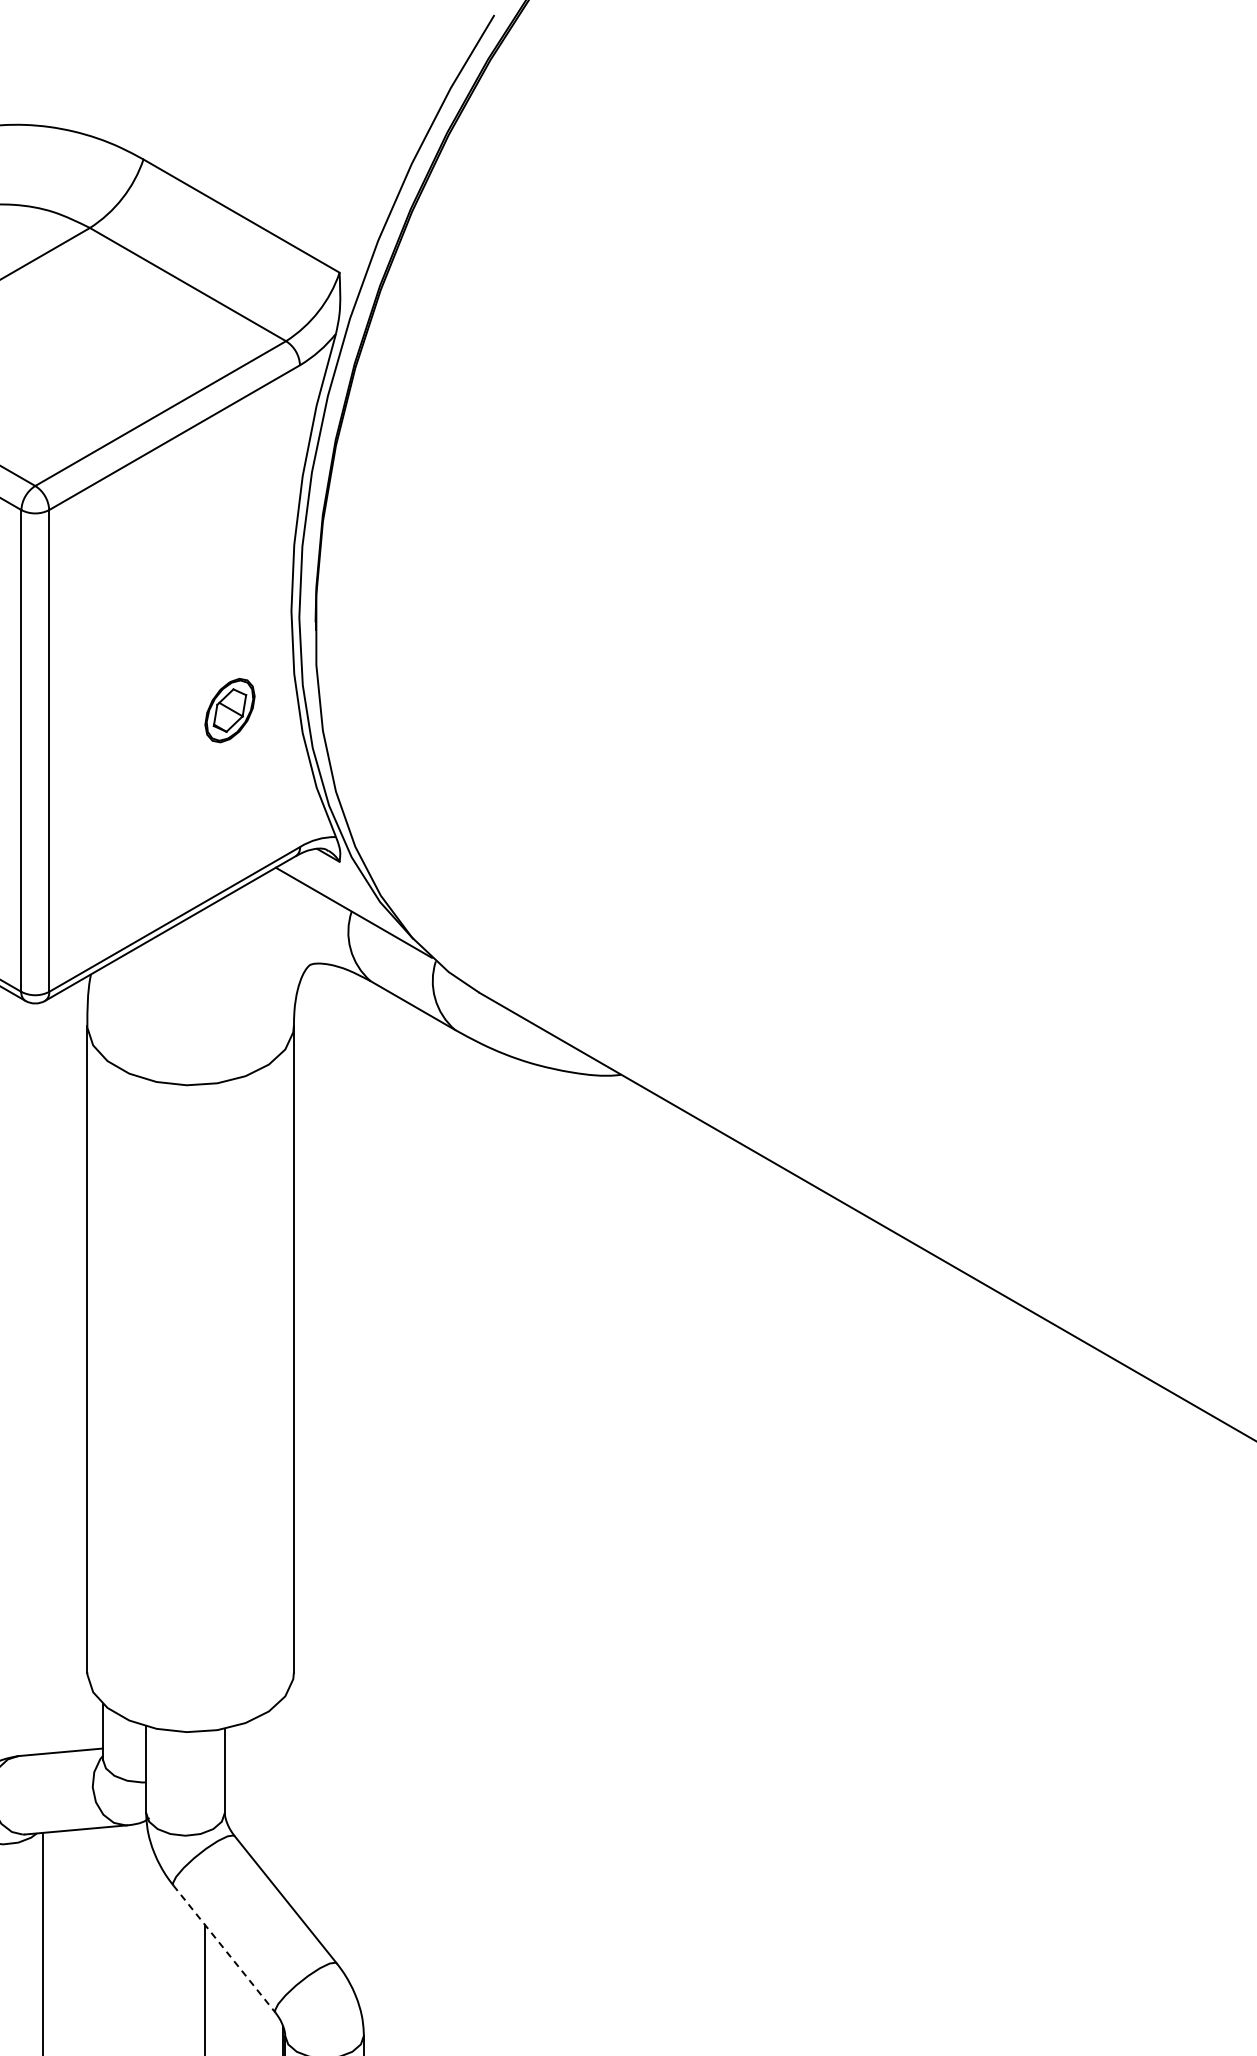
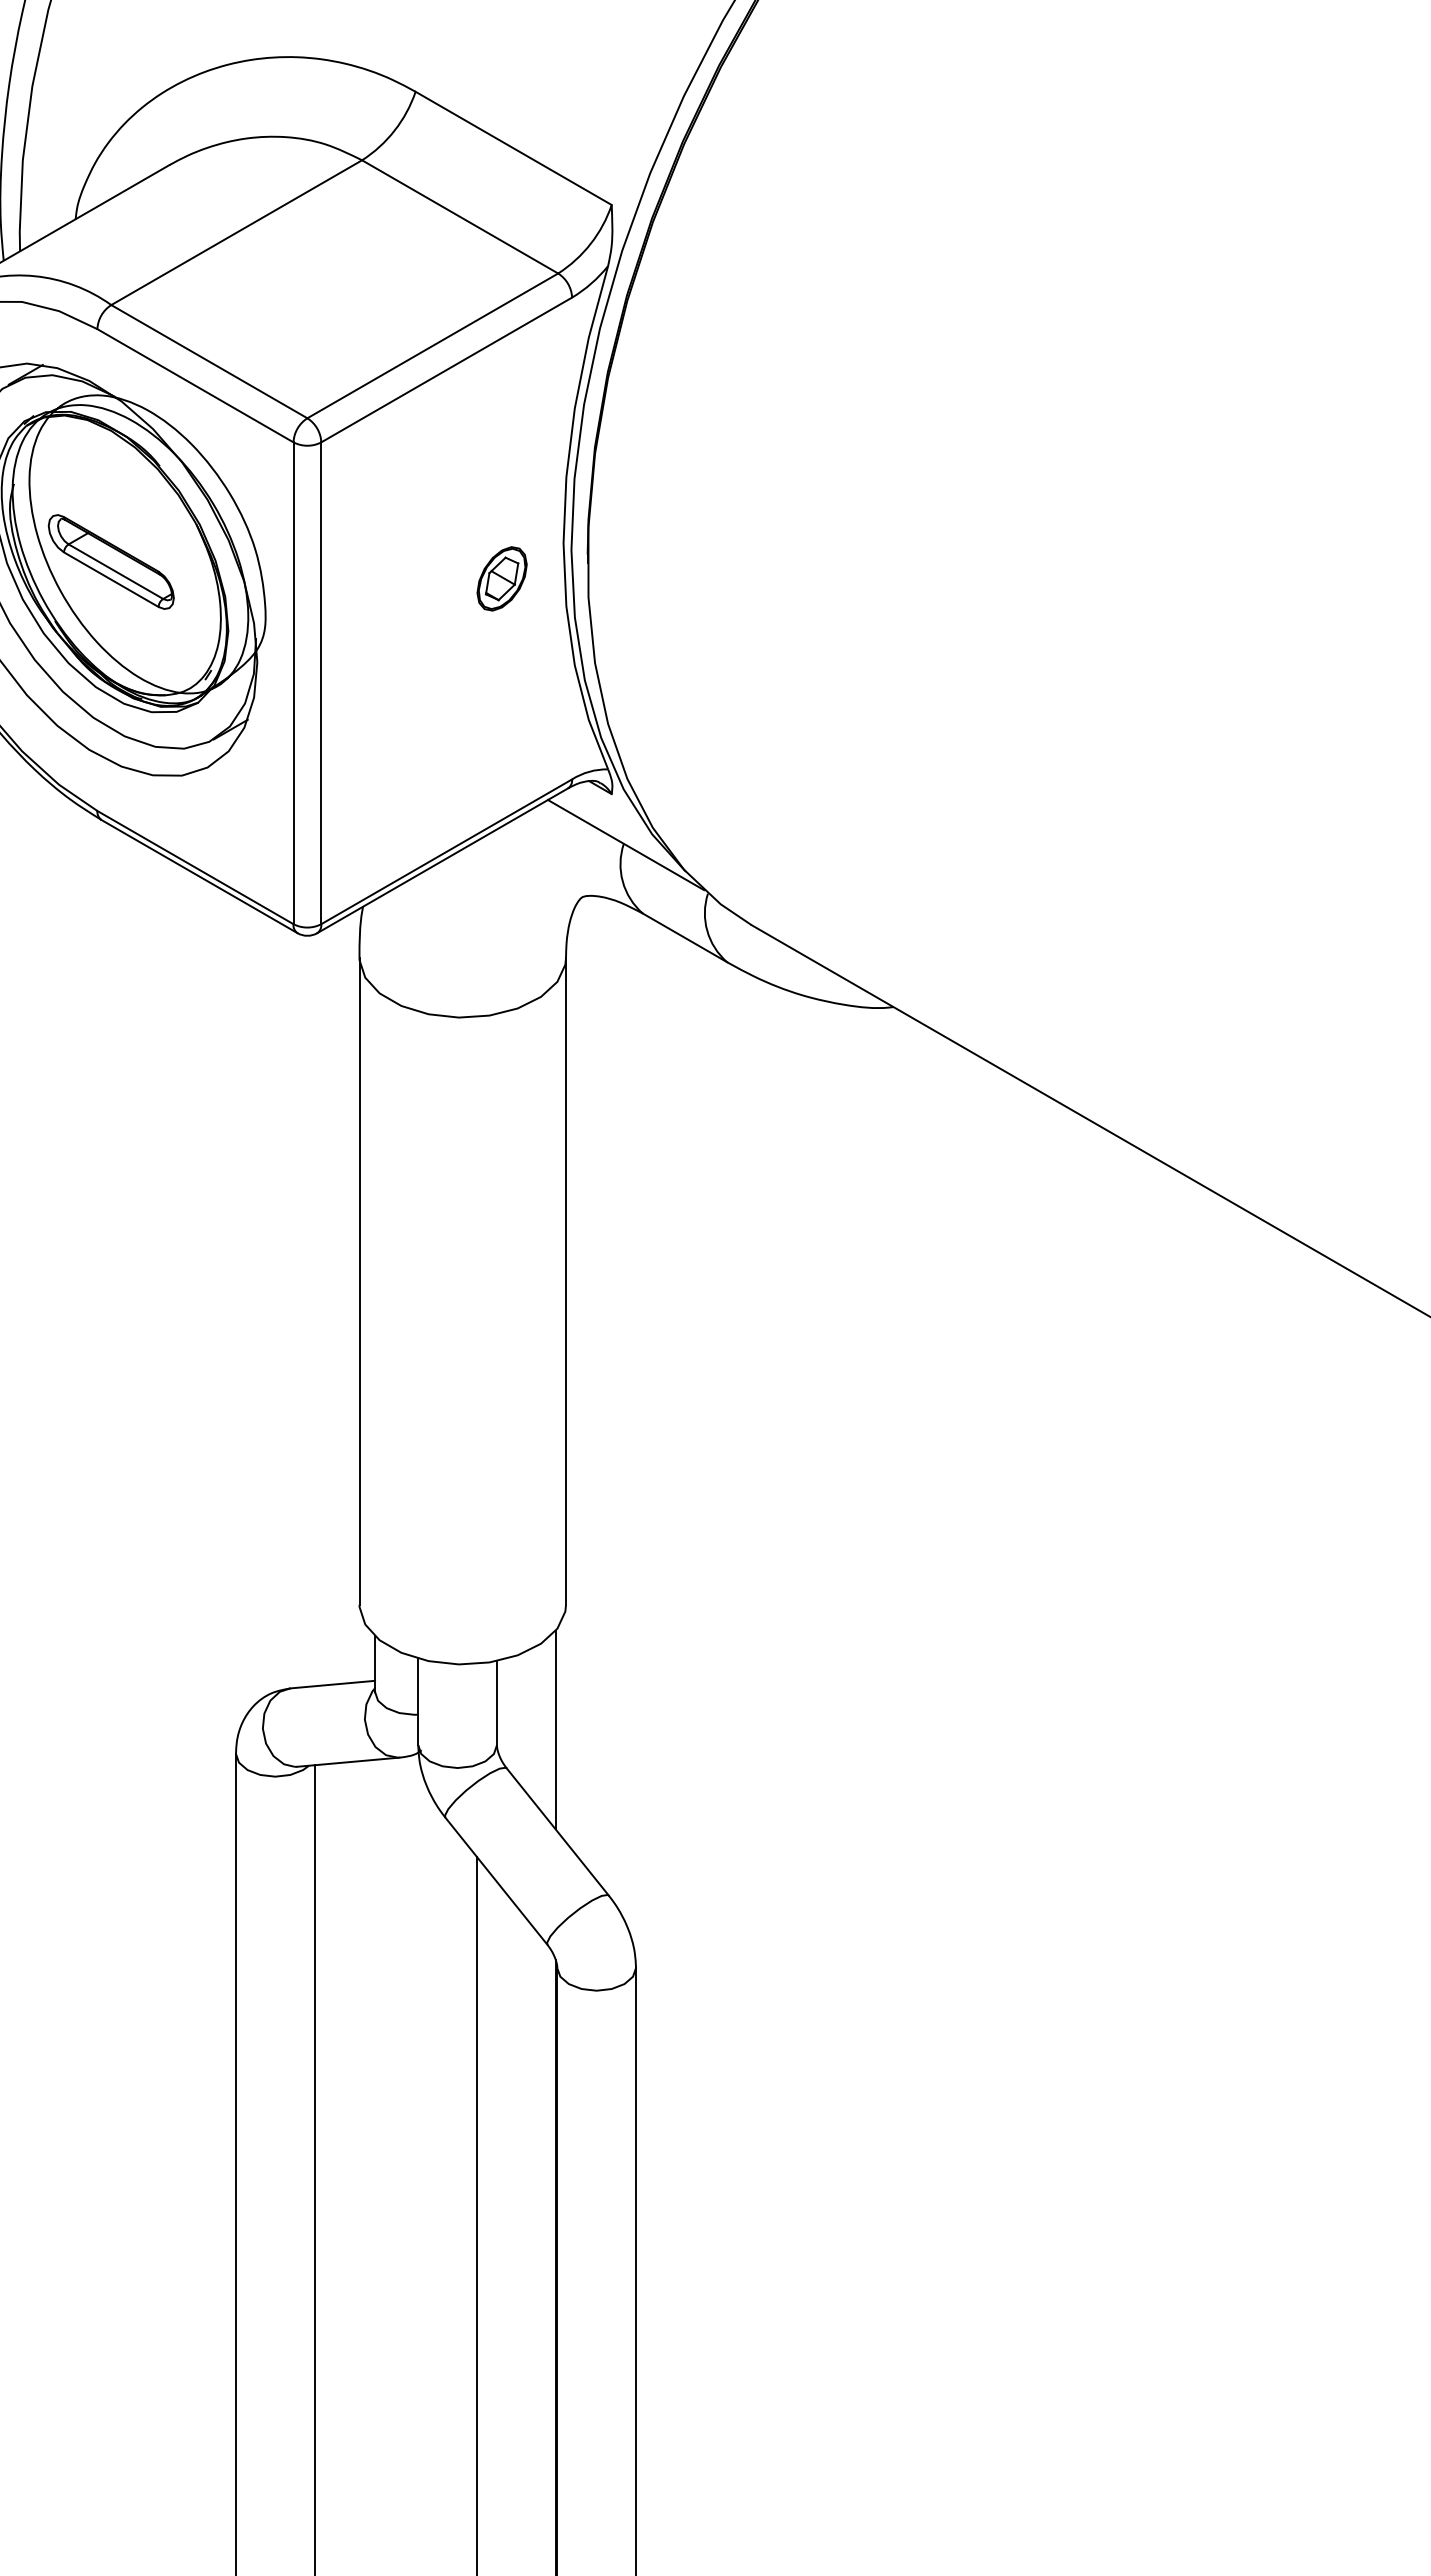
part: (229, 710) -> (501, 578), moved
line: (283, 1797) -> (555, 1729), added
line: (224, 1949) -> (496, 1881), dashed -> solid

